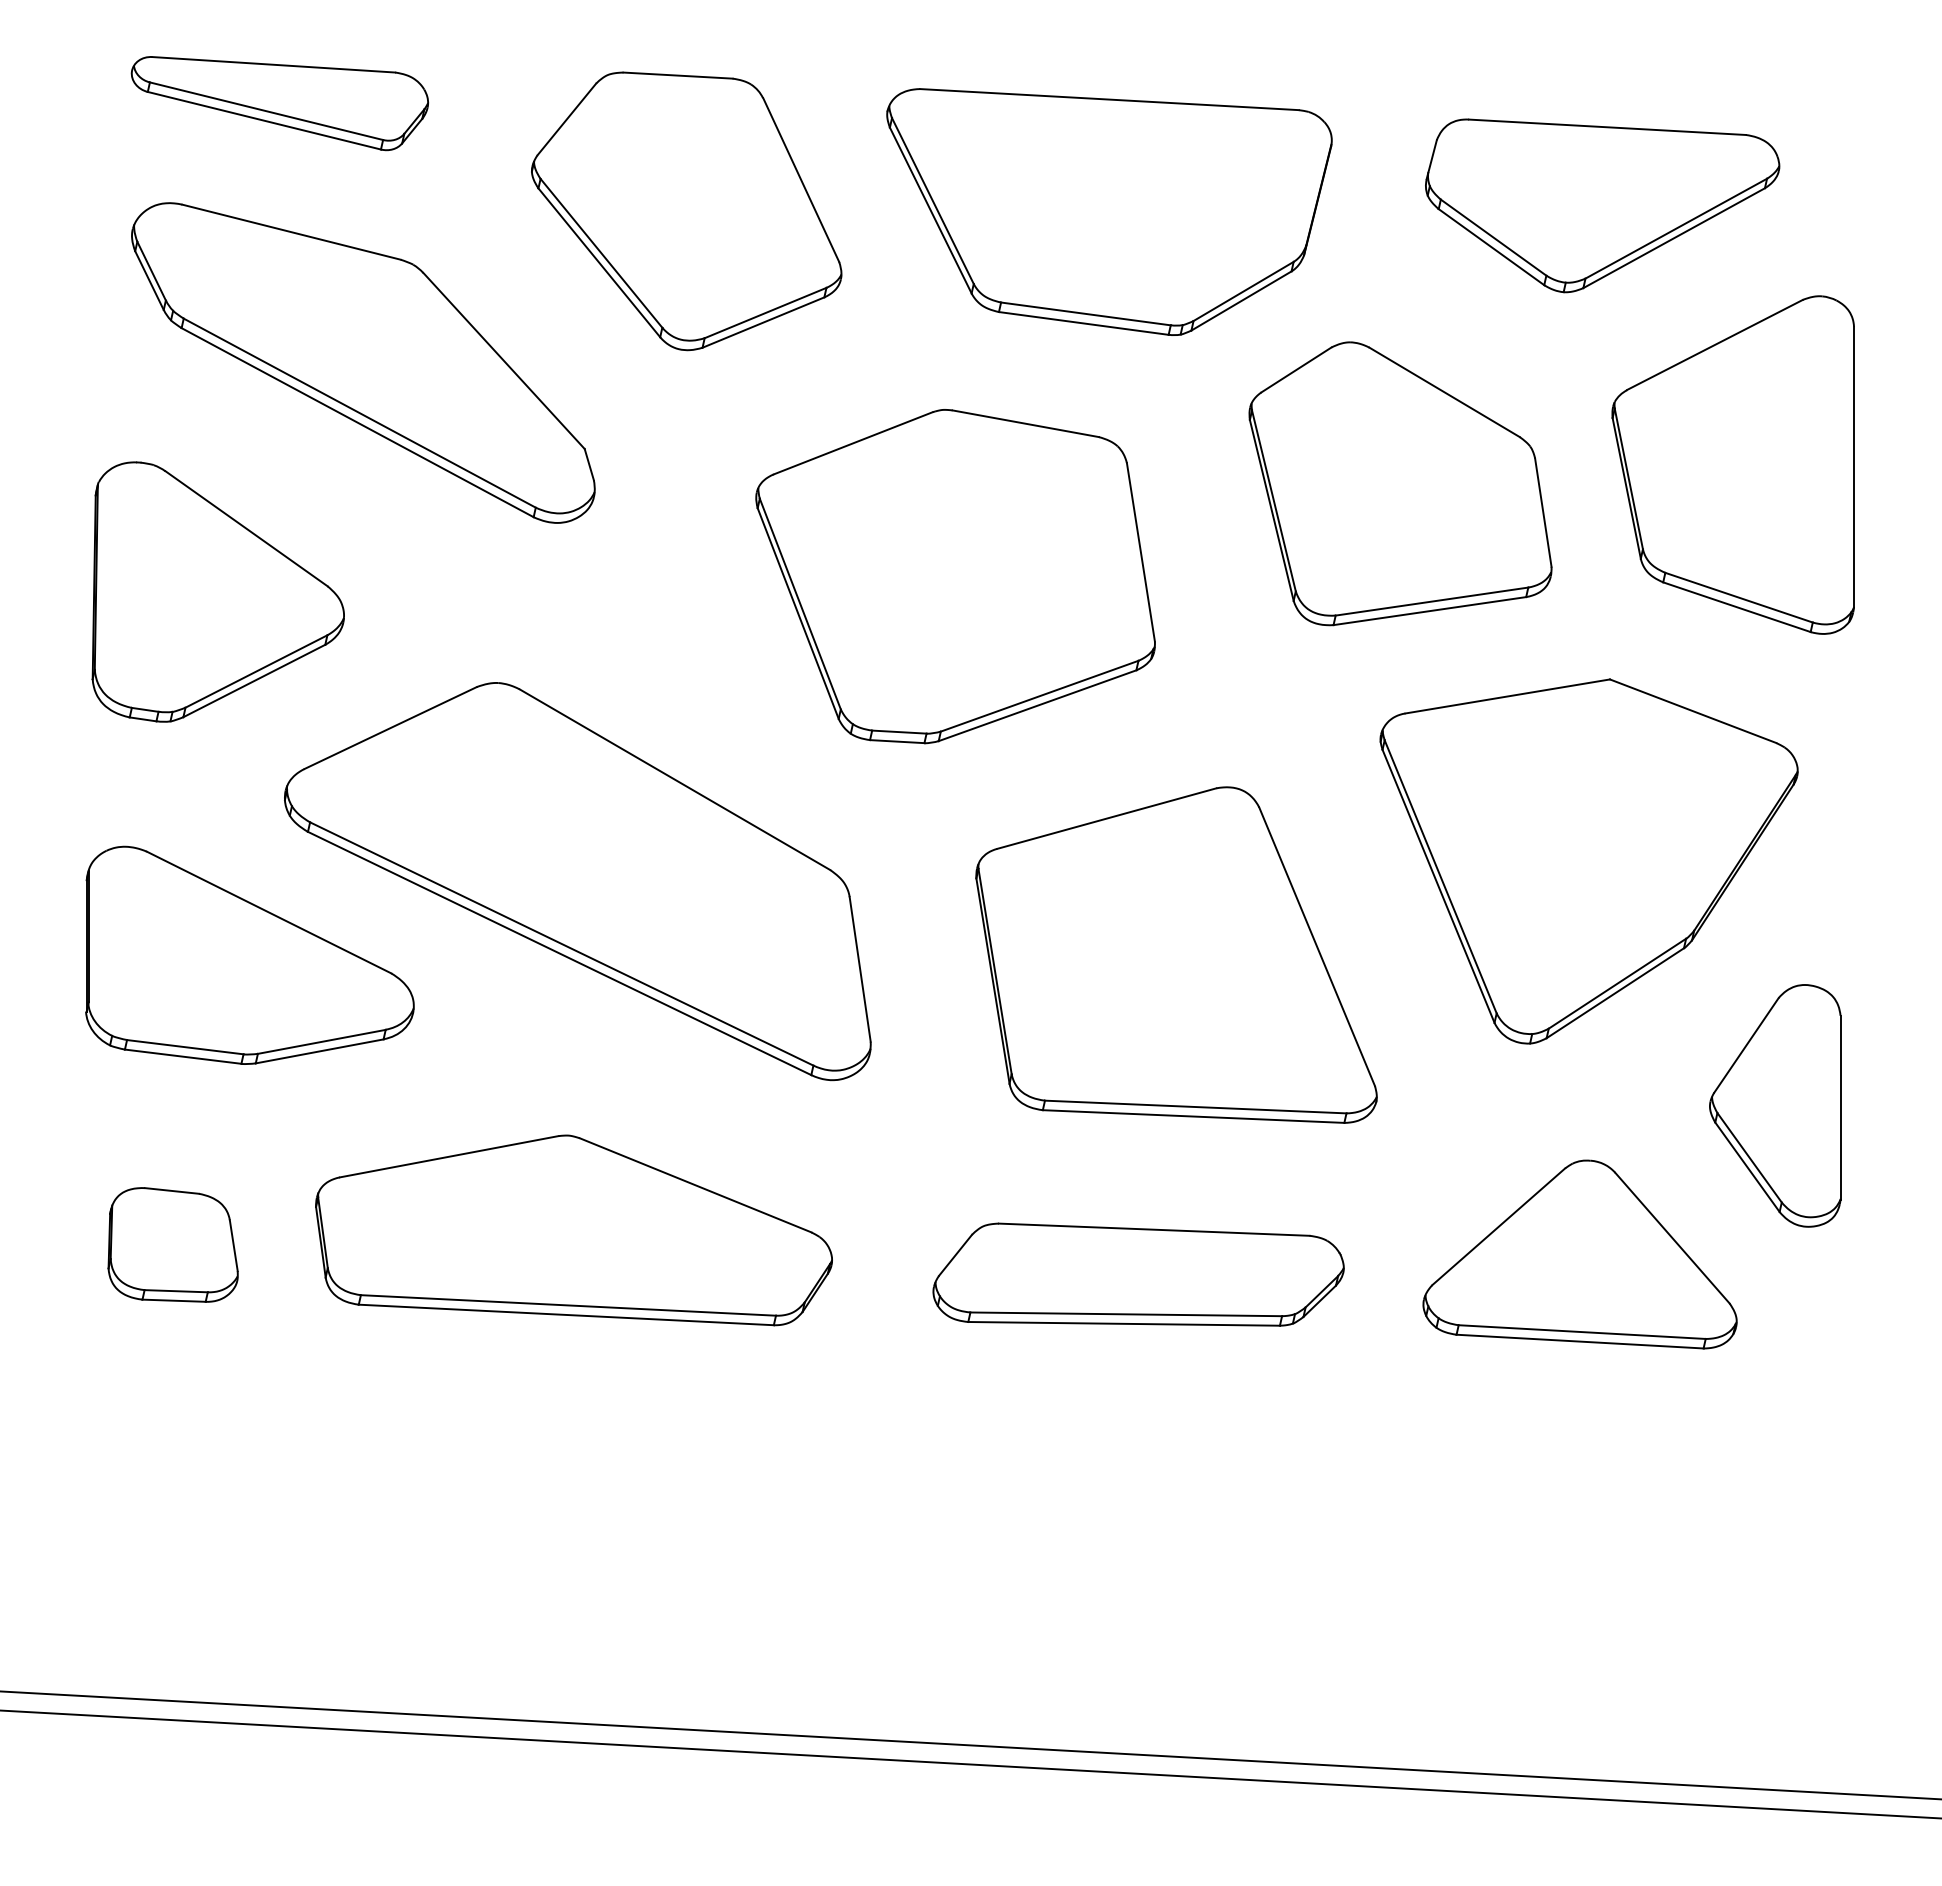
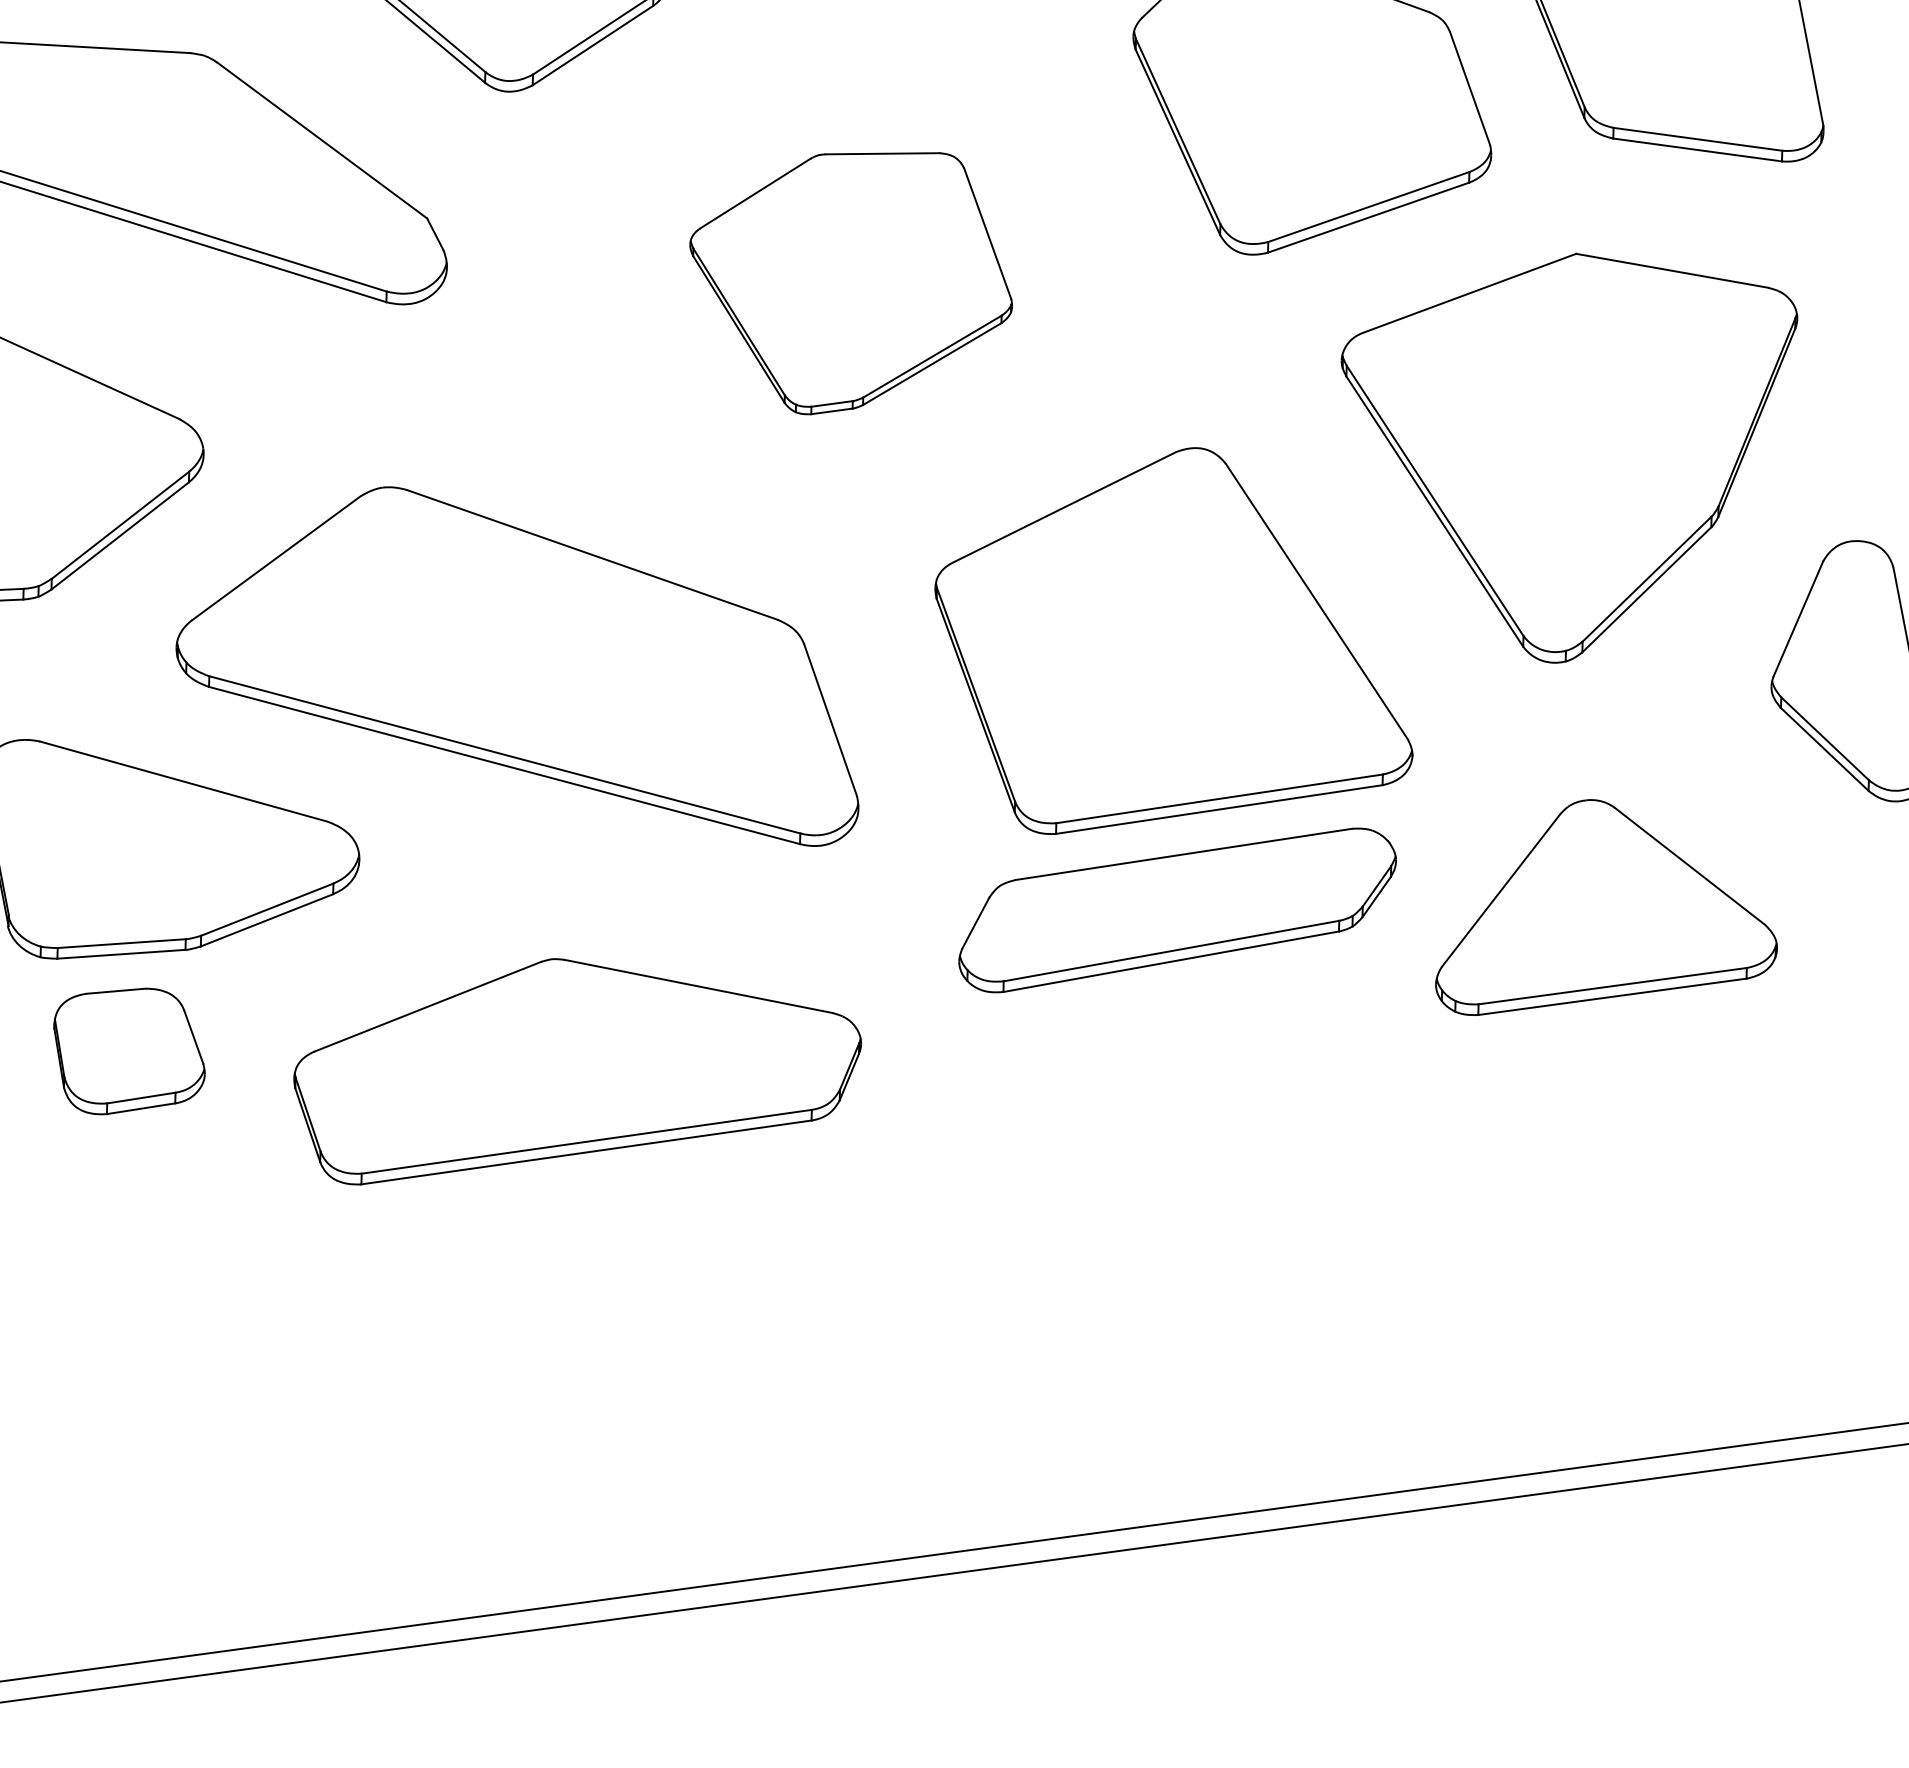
part: (955, 576) -> (851, 278), size x0.7
part: (172, 1244) -> (127, 1048), moved
part: (1579, 1254) -> (1593, 903), moved
part: (1138, 1274) -> (1176, 905), moved

